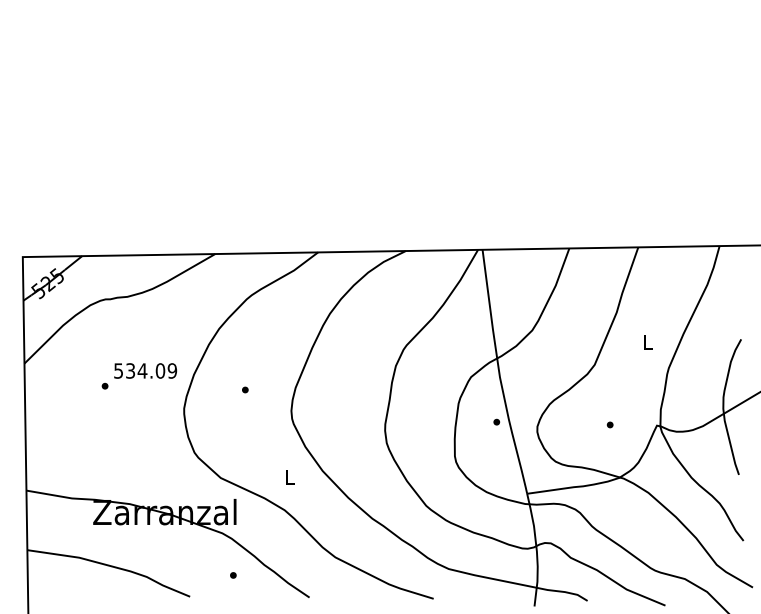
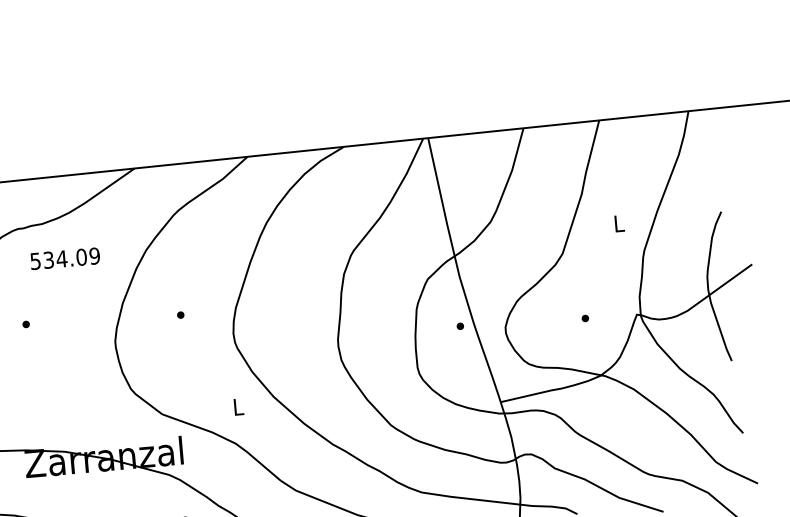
text: (145, 370) -> (65, 258), moved

